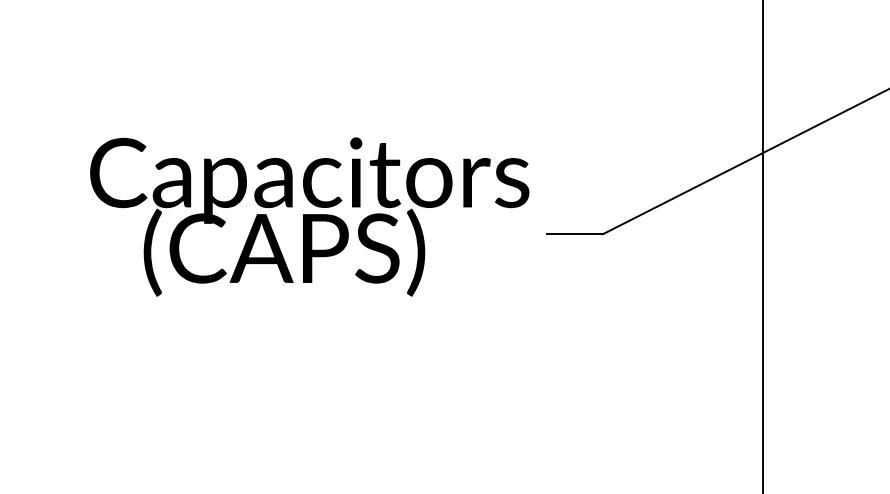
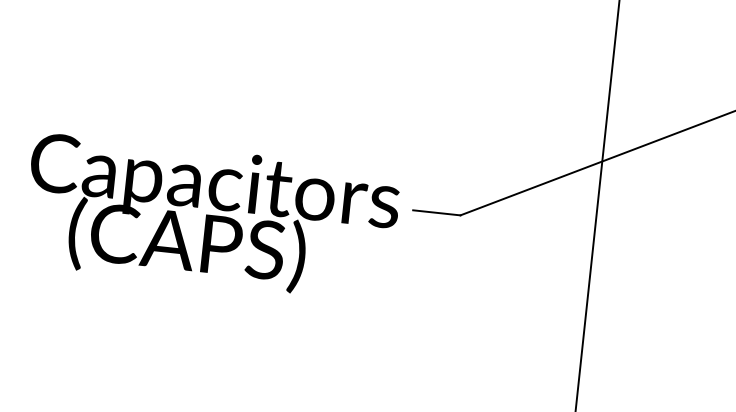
text: (309, 216) -> (211, 216), moved

